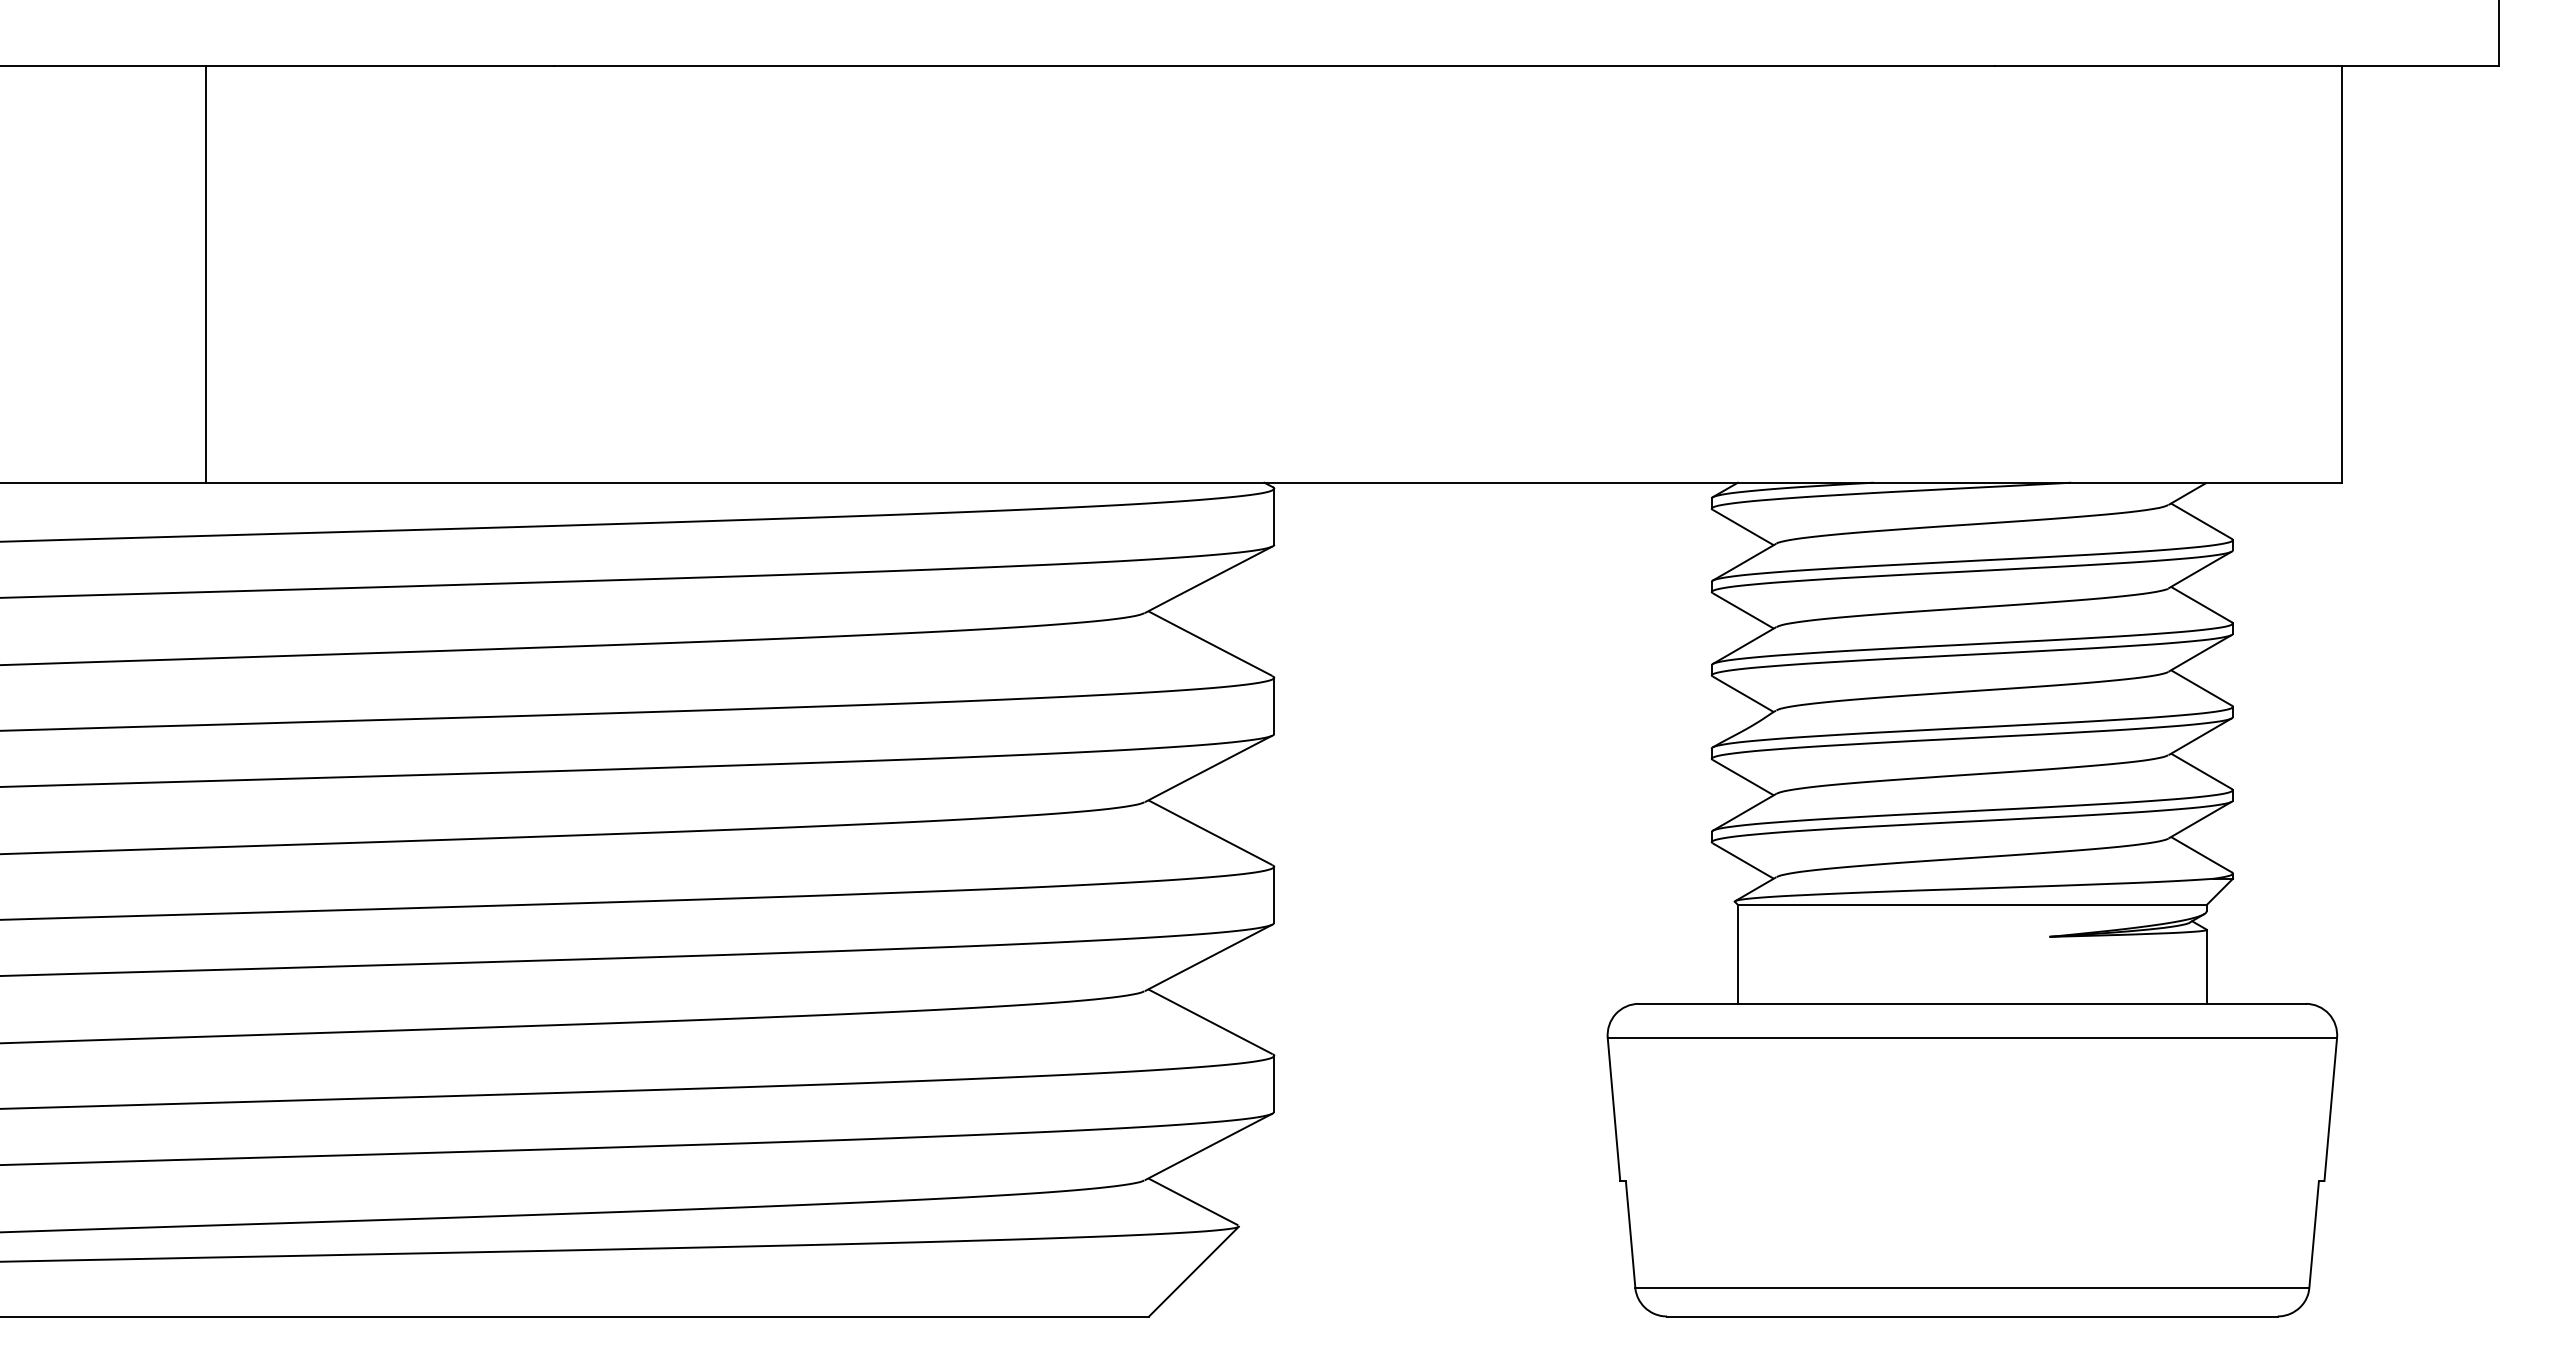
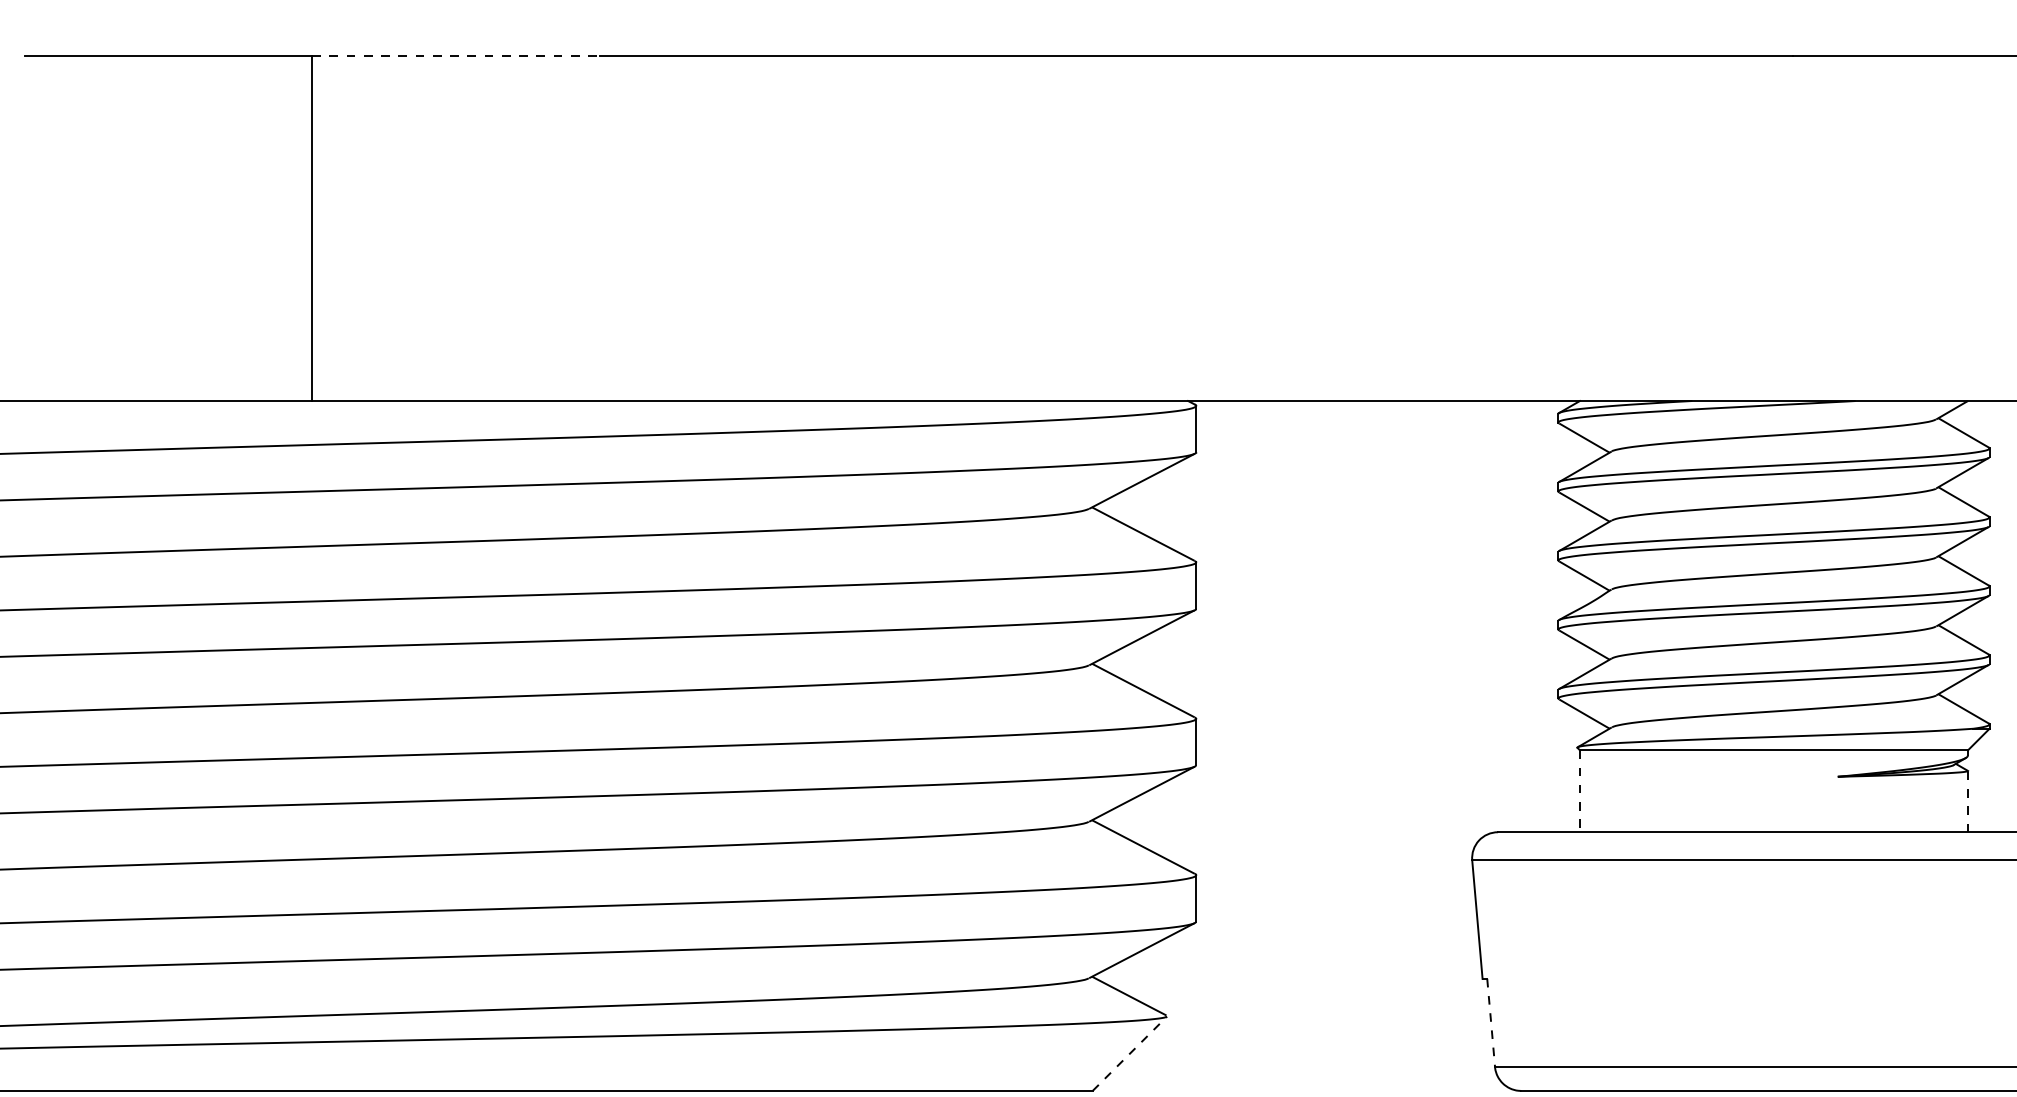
line: (379, 65) -> (455, 55), solid -> dashed
line: (1737, 954) -> (1579, 791), solid -> dashed
line: (2206, 966) -> (1967, 801), solid -> dashed
line: (1630, 1235) -> (1491, 1023), solid -> dashed
line: (1193, 1271) -> (1129, 1053), solid -> dashed

